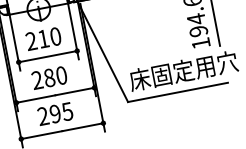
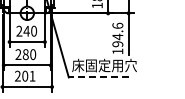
text: (43, 39) -> (26, 31), 210 -> 240
line: (177, 92) -> (98, 77), solid -> dashed
text: (60, 111) -> (28, 75), 295 -> 201

